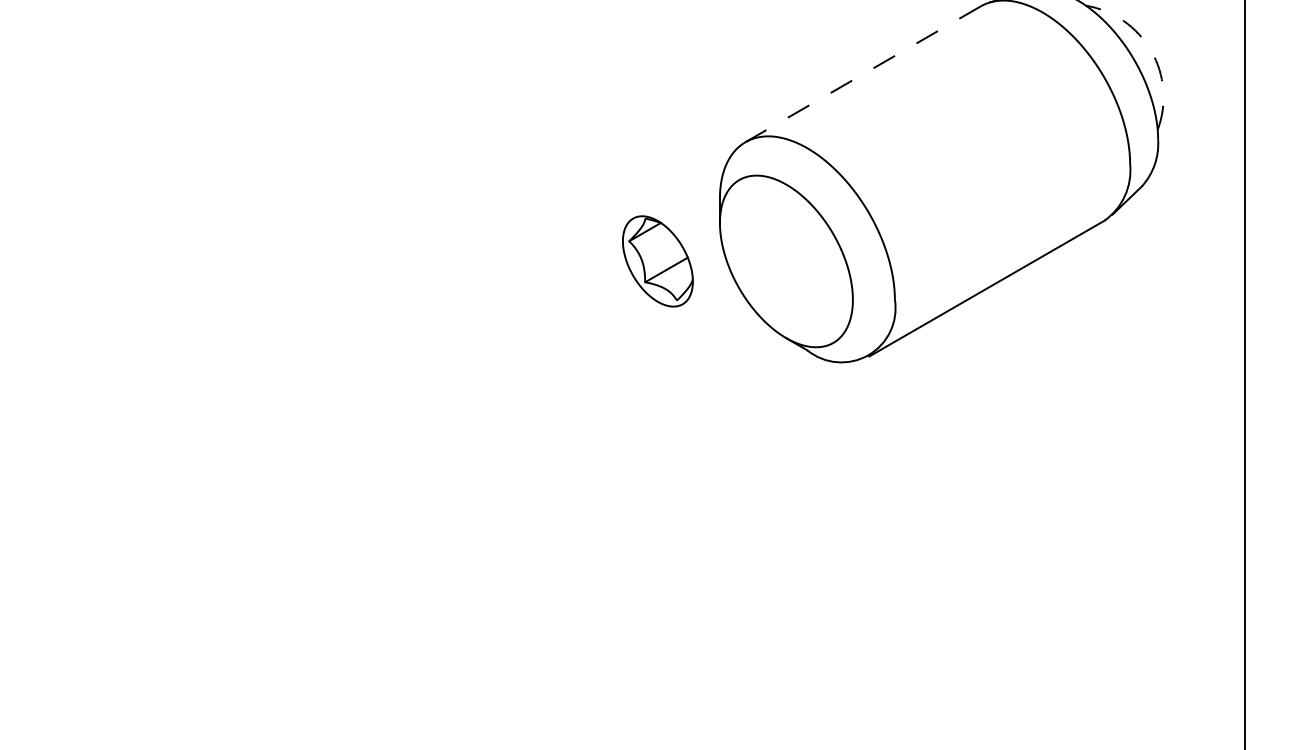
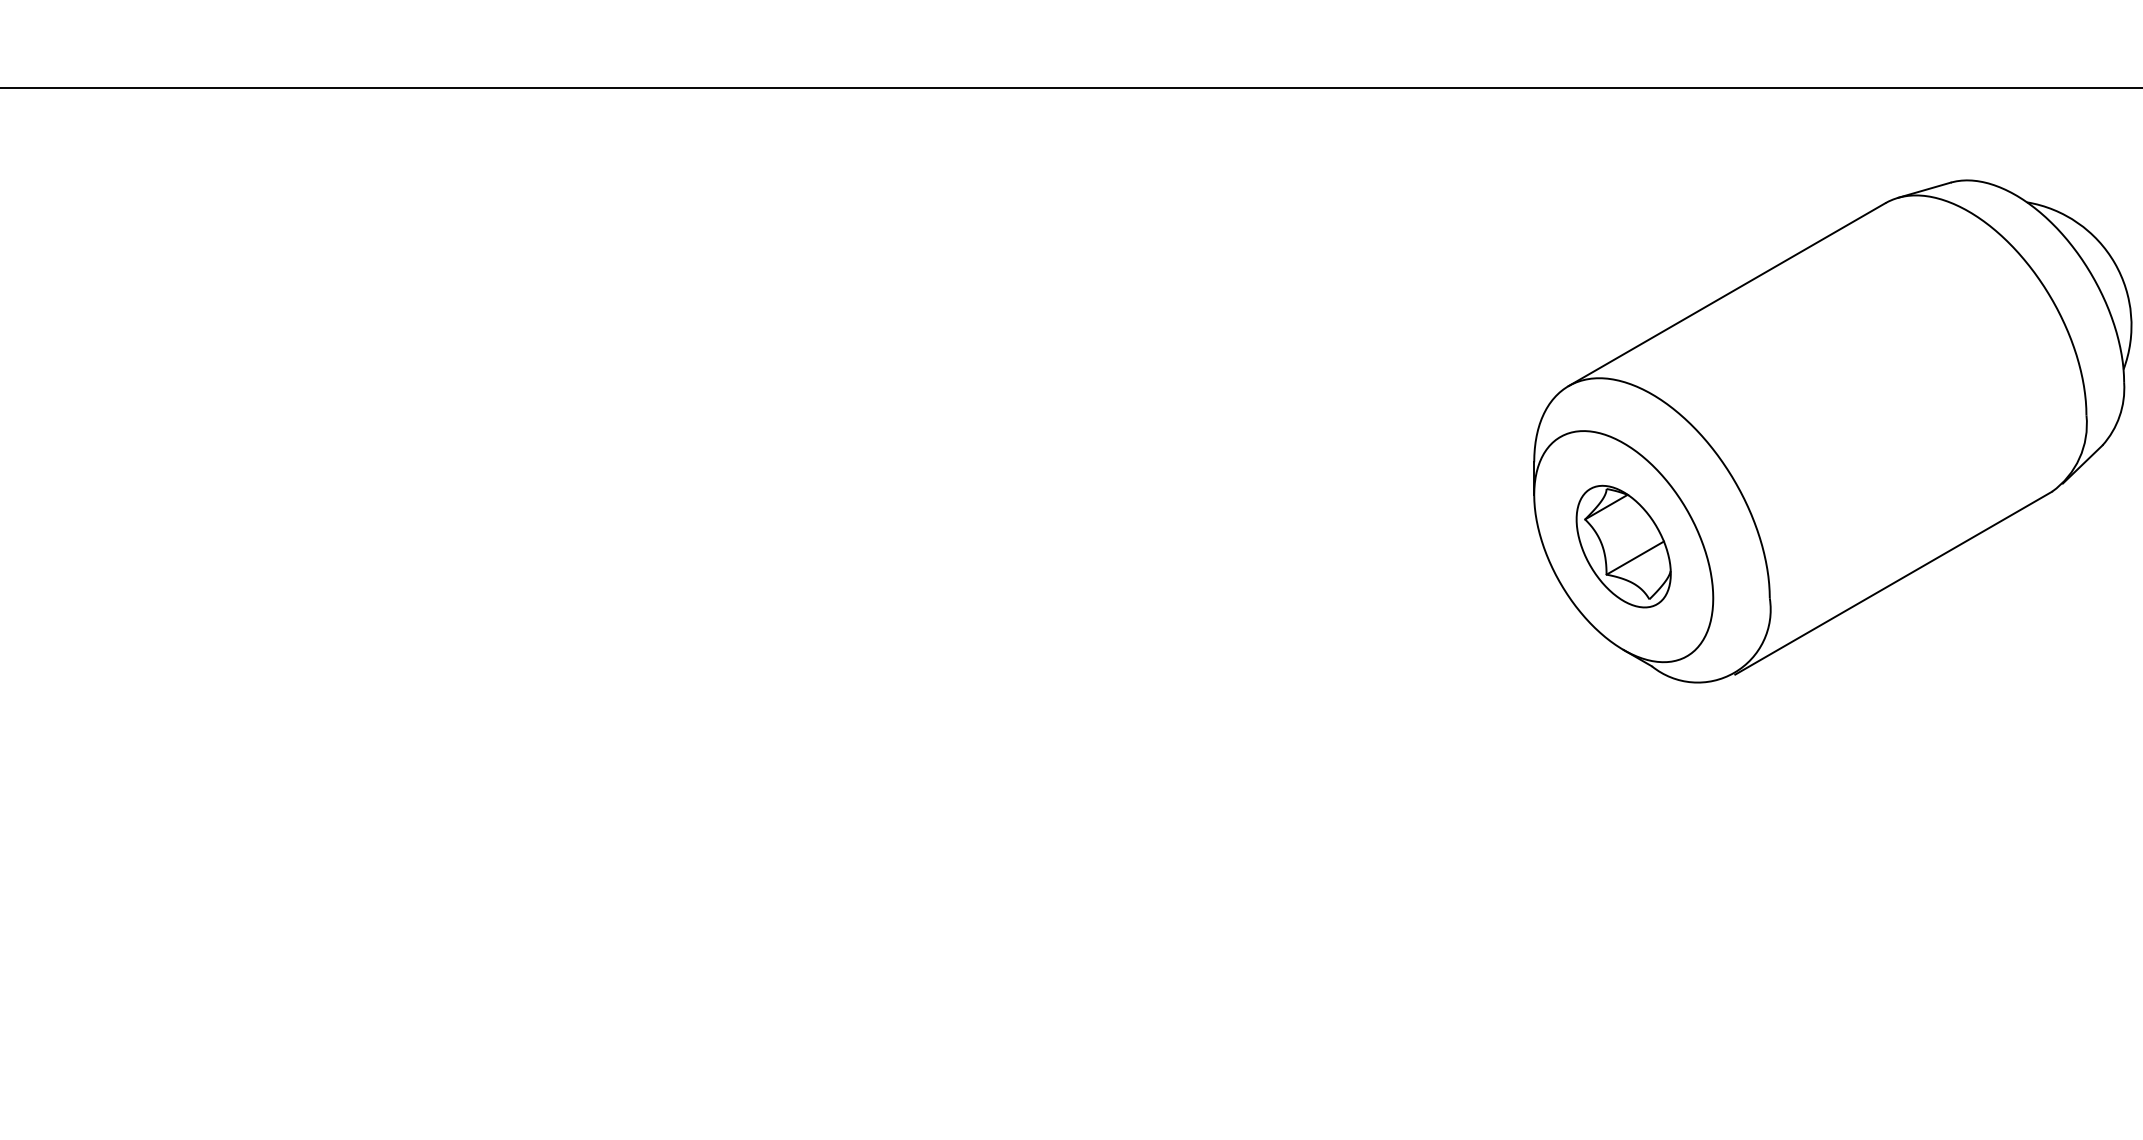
arc: (1150, 51) -> (2114, 263), dashed -> solid
line: (863, 74) -> (1727, 294), dashed -> solid
part: (657, 261) -> (1623, 546), moved

